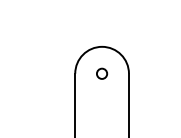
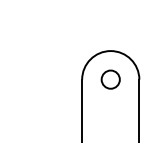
circle: (101, 73) -> (110, 79), size x1.67

